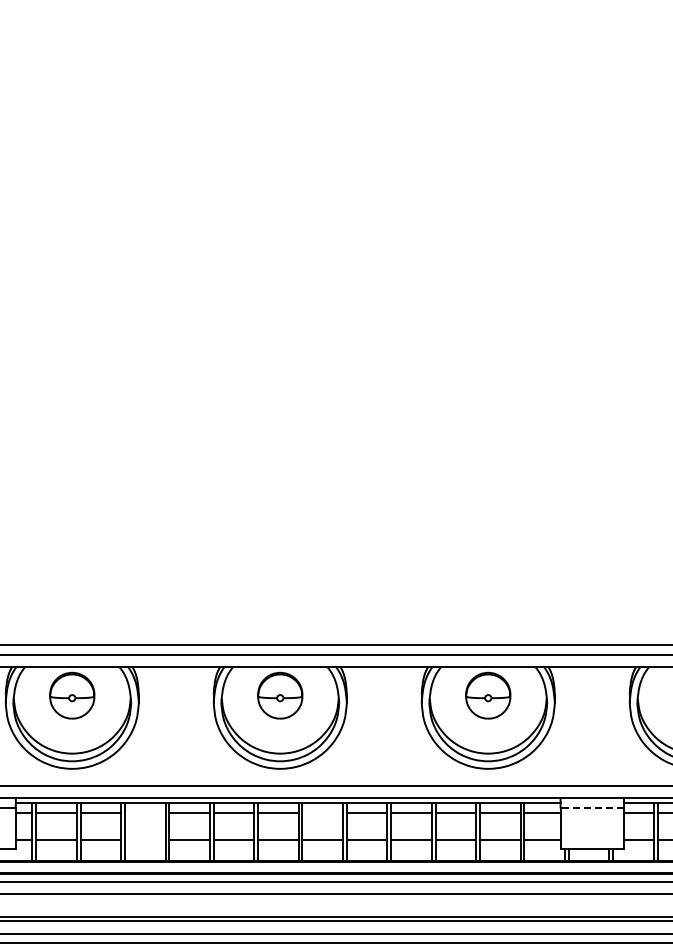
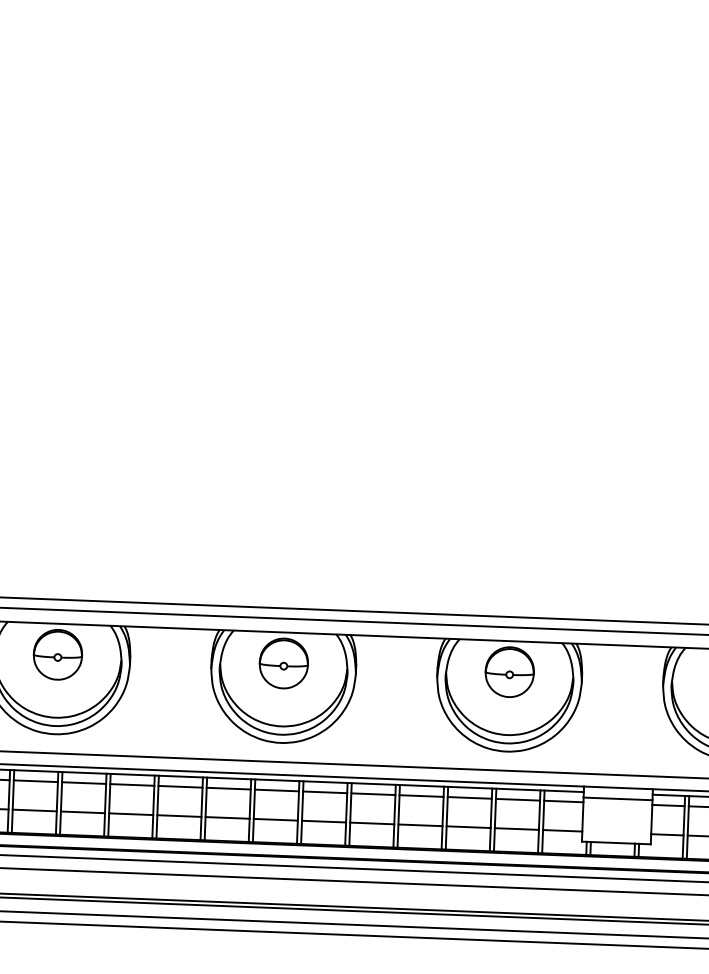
line: (592, 808) -> (618, 799), dashed -> solid
line: (144, 812) -> (131, 784), added
line: (322, 812) -> (324, 792), added
line: (144, 839) -> (130, 813), added

